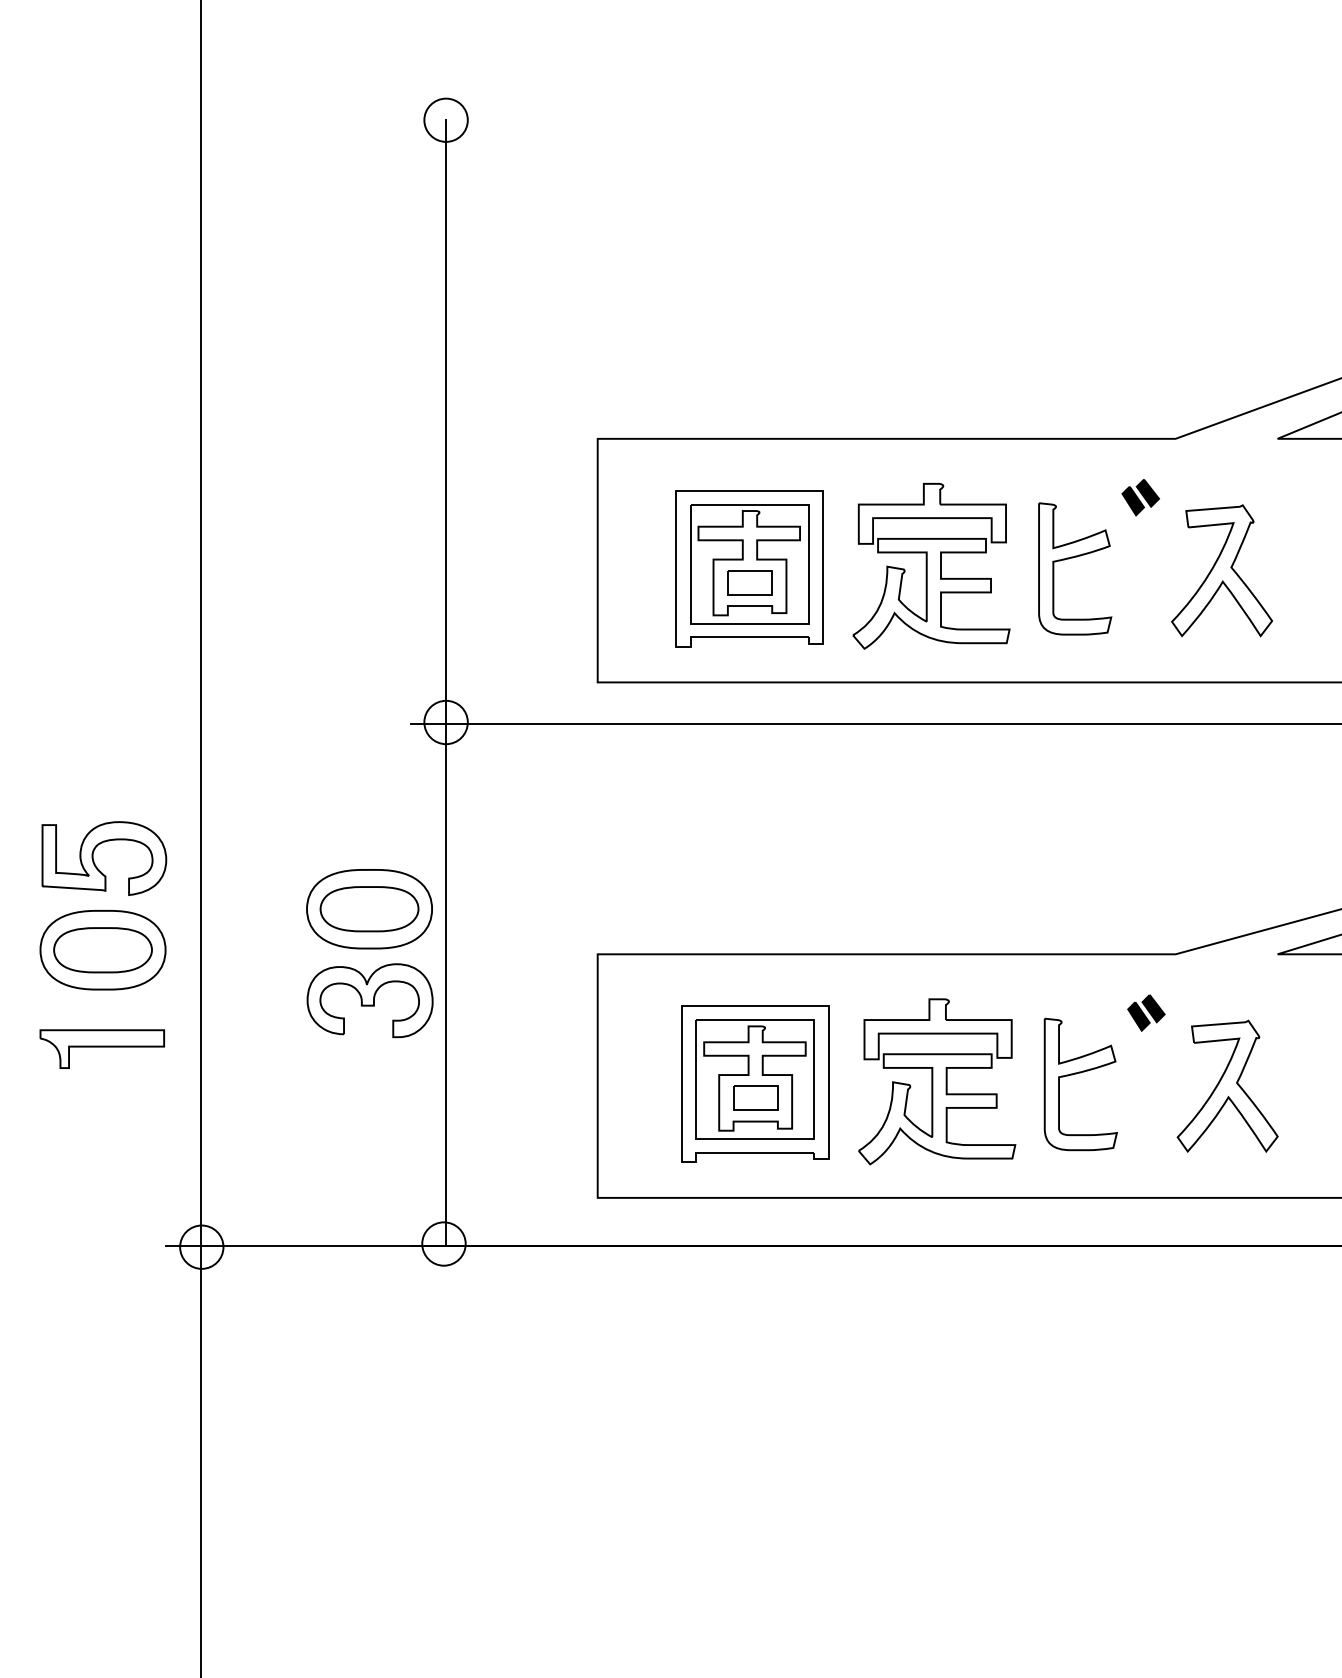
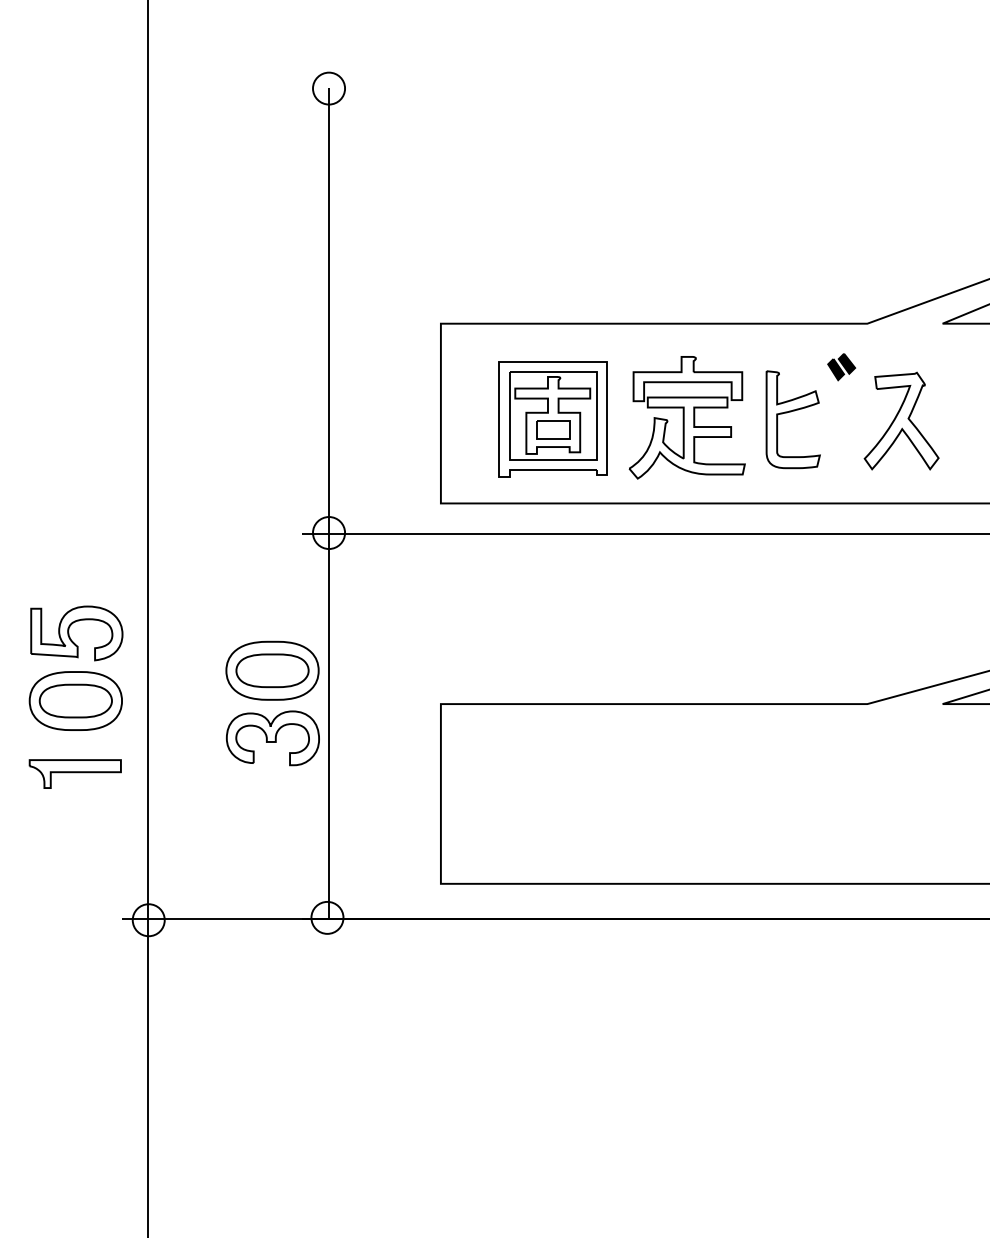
part: (979, 1068) -> (722, 788), removed

